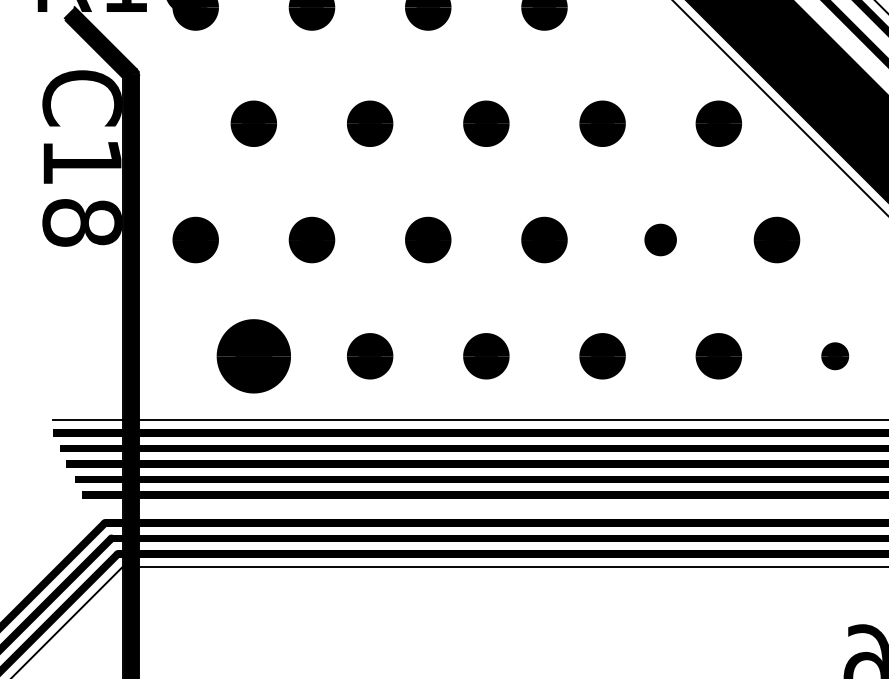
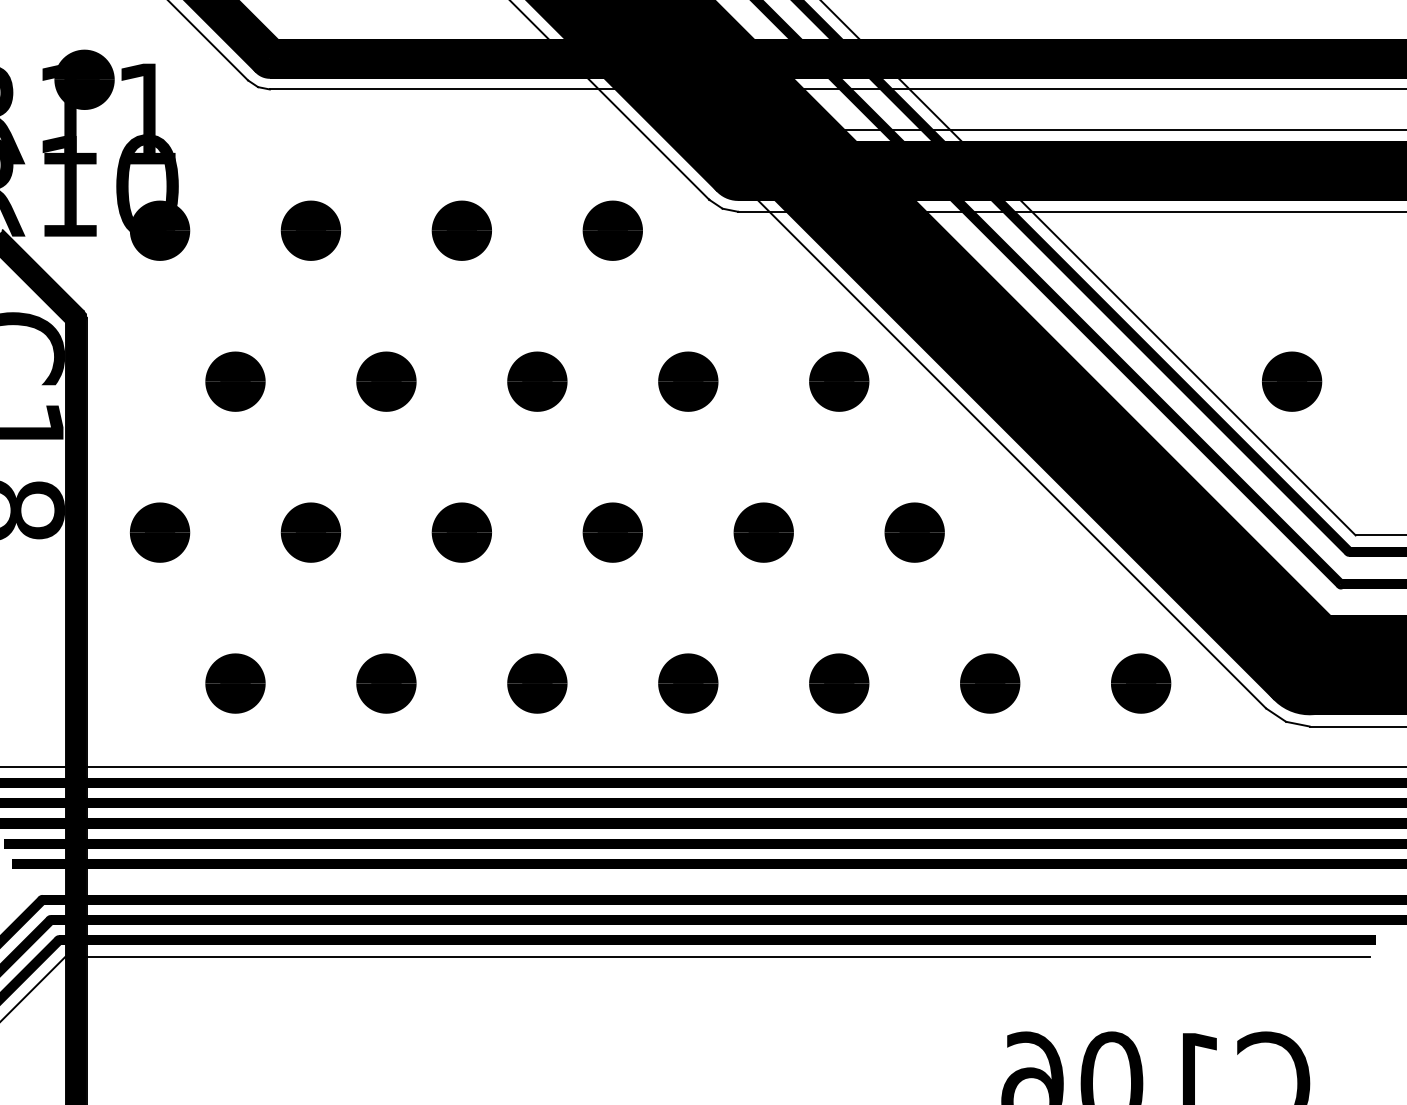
part: (660, 239) -> (763, 532), size x1.43
part: (253, 356) -> (235, 683), size x0.62
part: (835, 356) -> (990, 683), size x1.67

